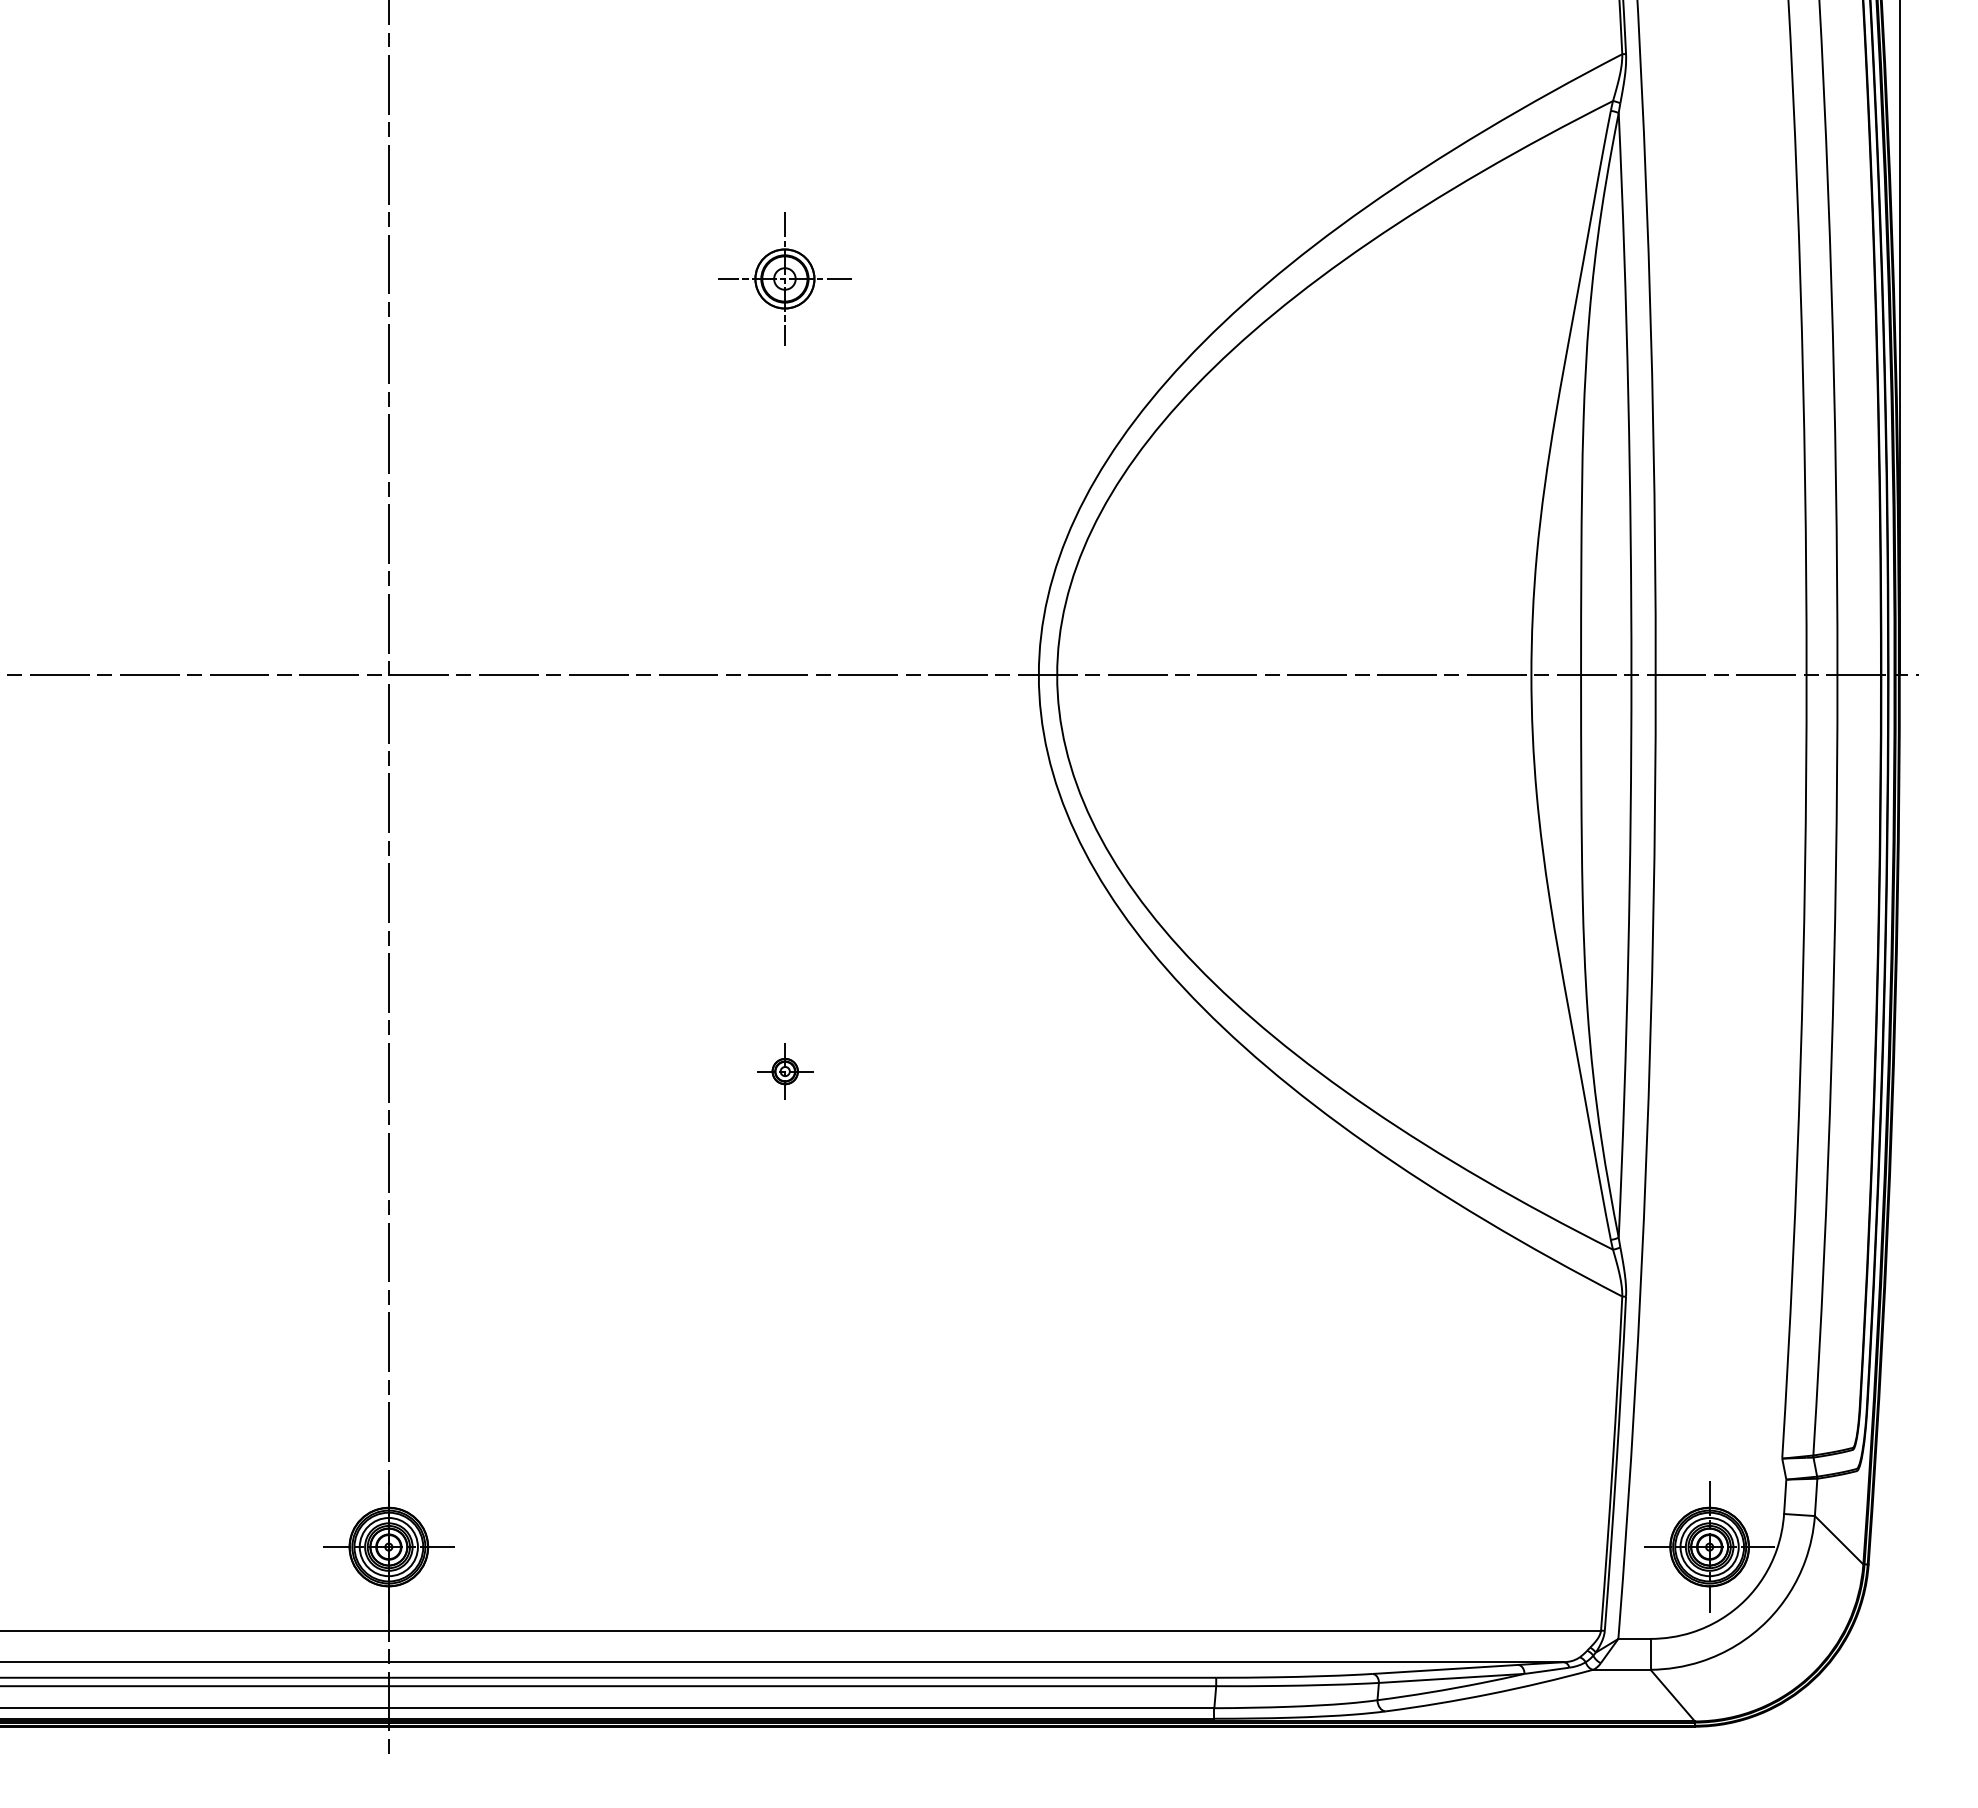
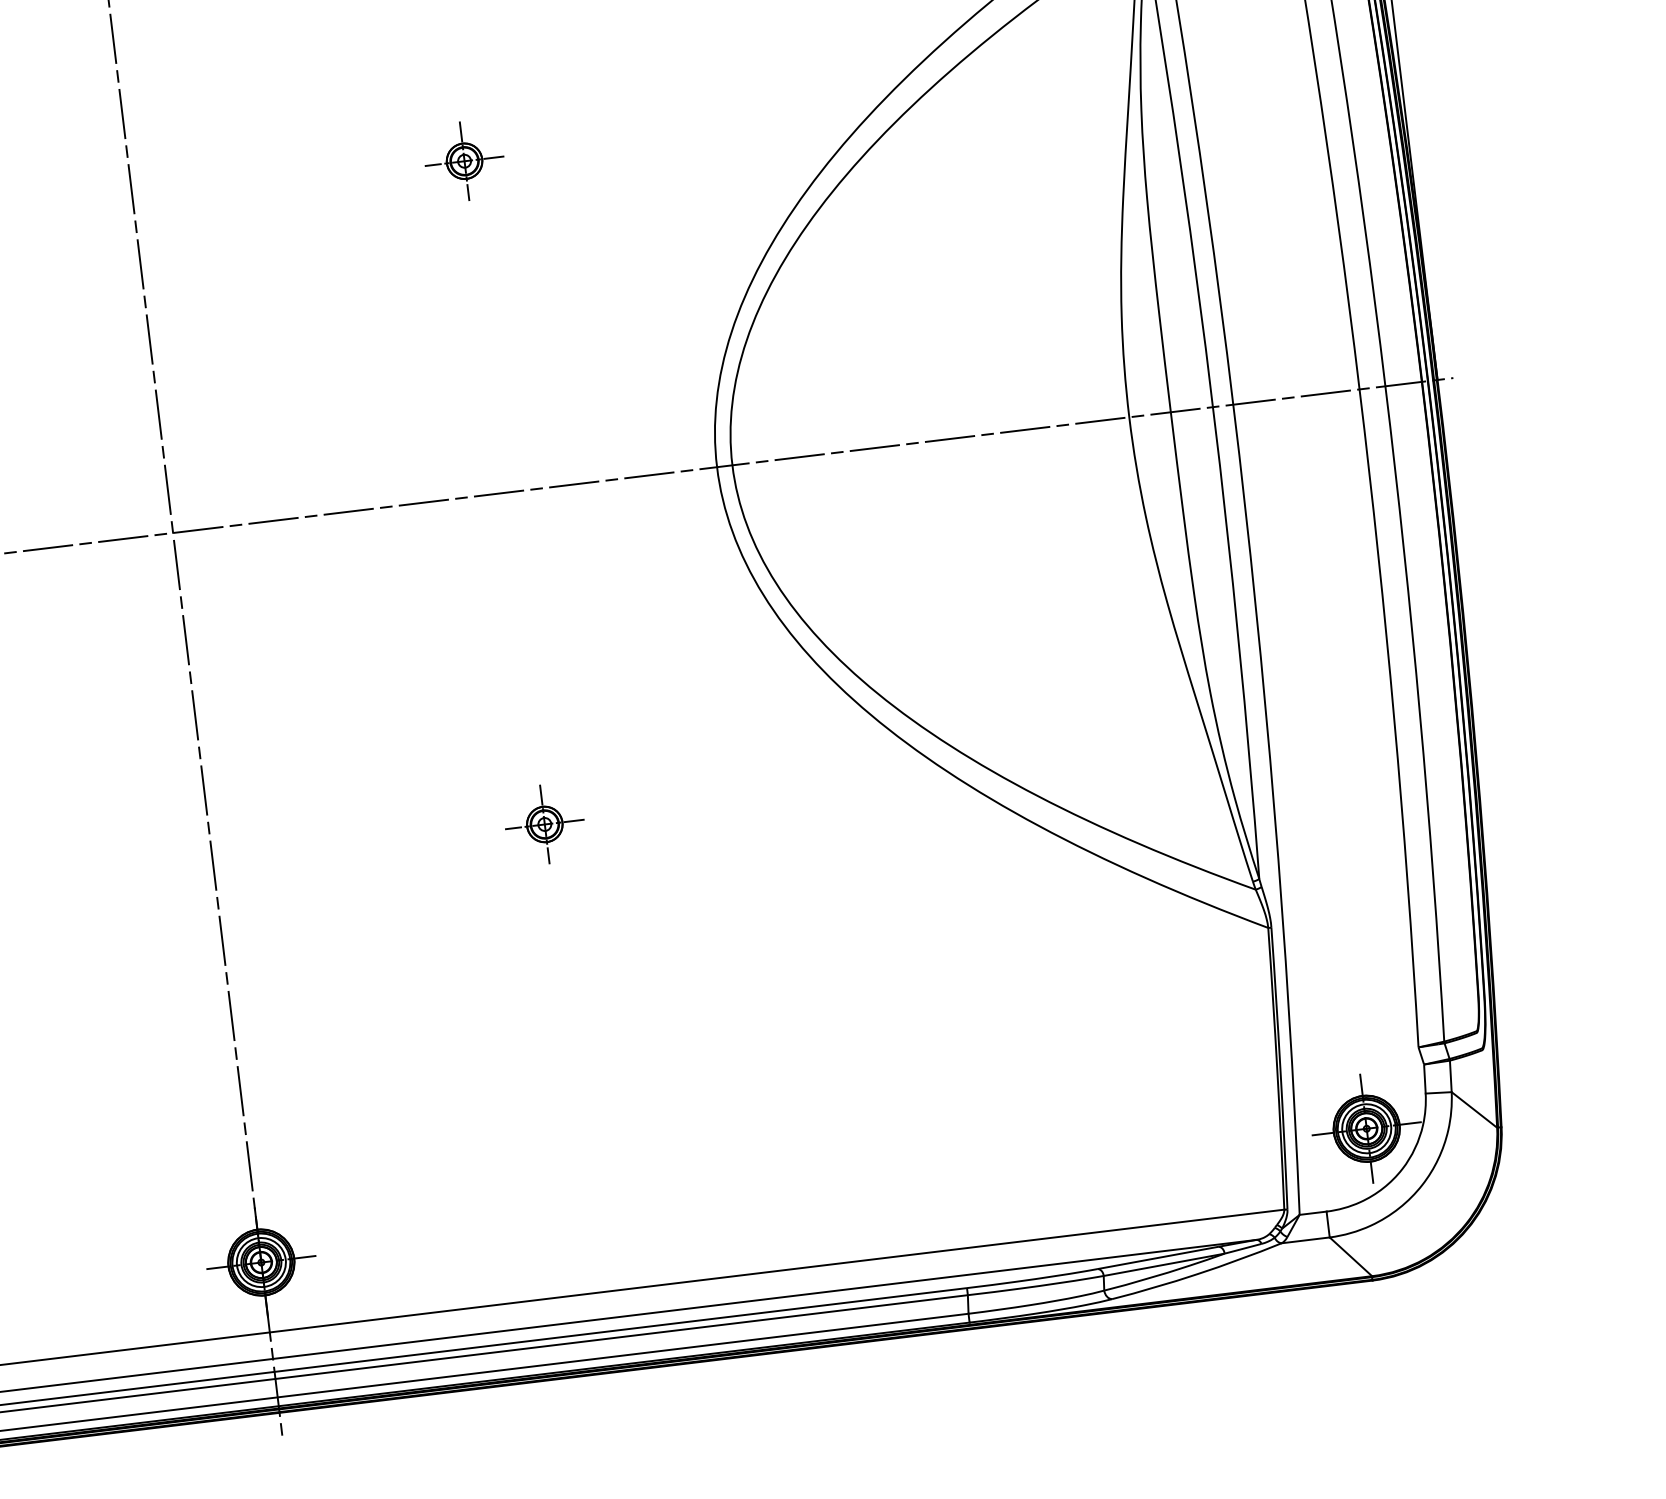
part: (785, 279) -> (464, 161), size x0.71
part: (785, 1071) -> (545, 824), size x1.67

